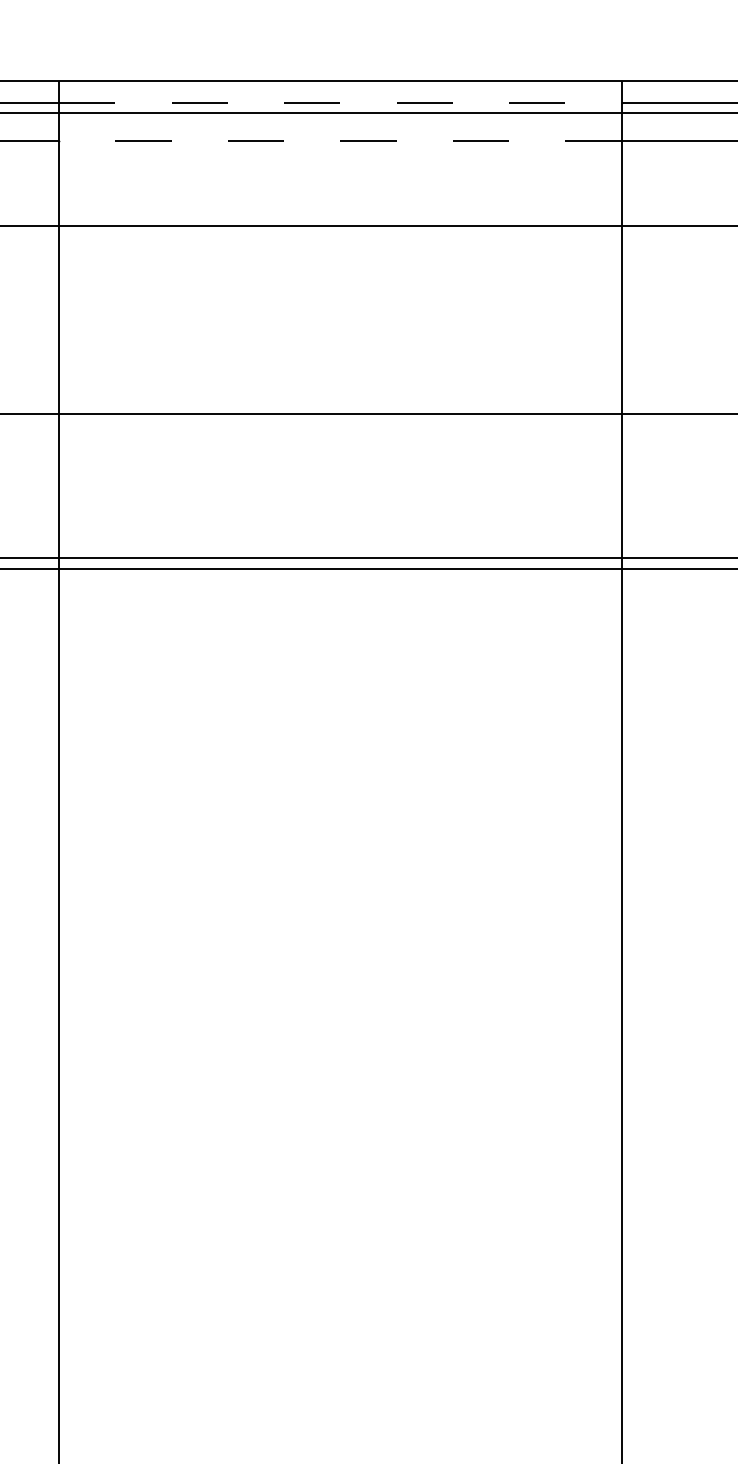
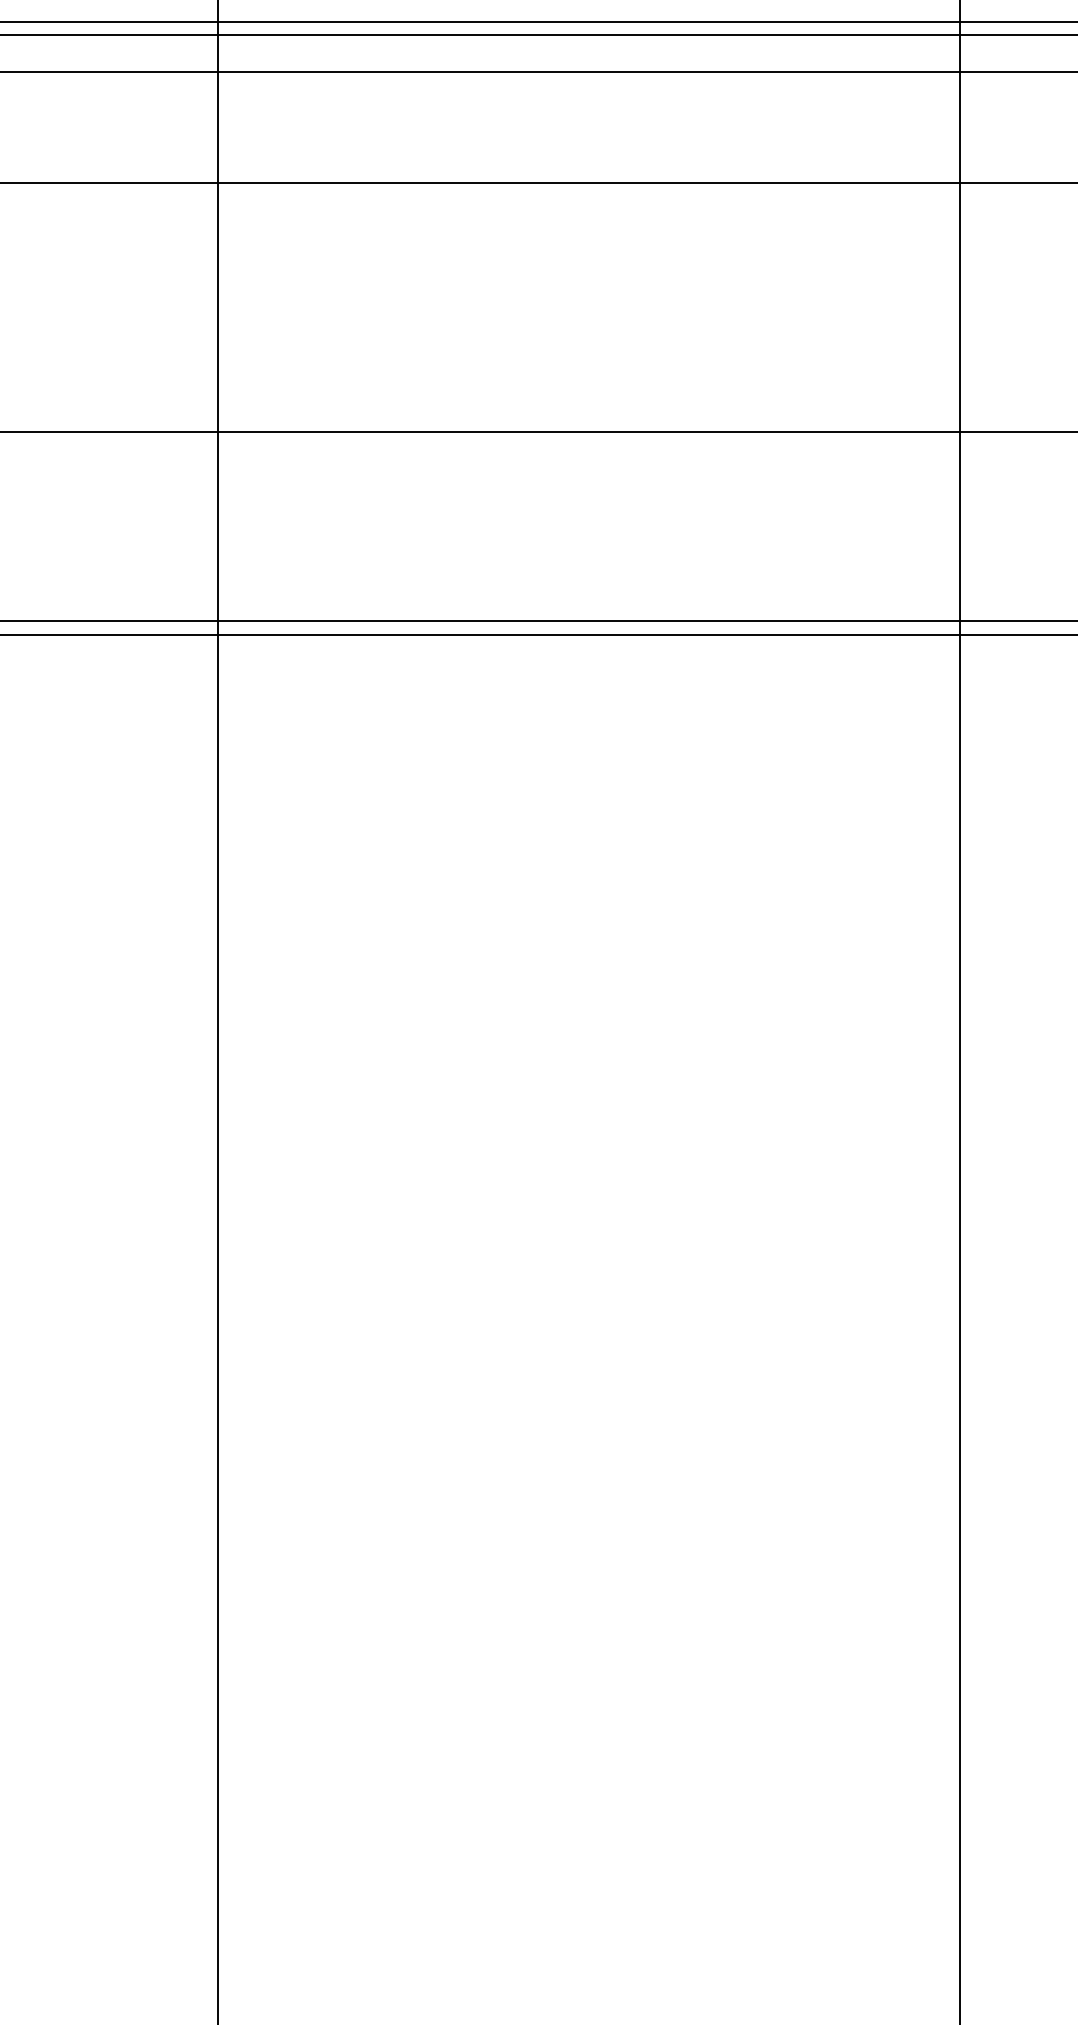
line: (340, 103) -> (589, 21), dashed -> solid
line: (340, 141) -> (589, 71), dashed -> solid

